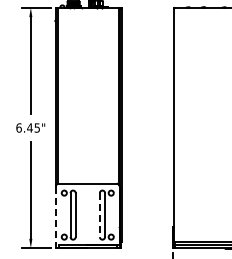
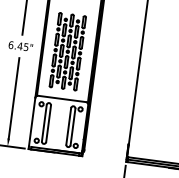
part: (87, 126) -> (68, 51), added
line: (99, 215) -> (68, 126), dashed -> solid
line: (55, 216) -> (31, 122), dashed -> solid

